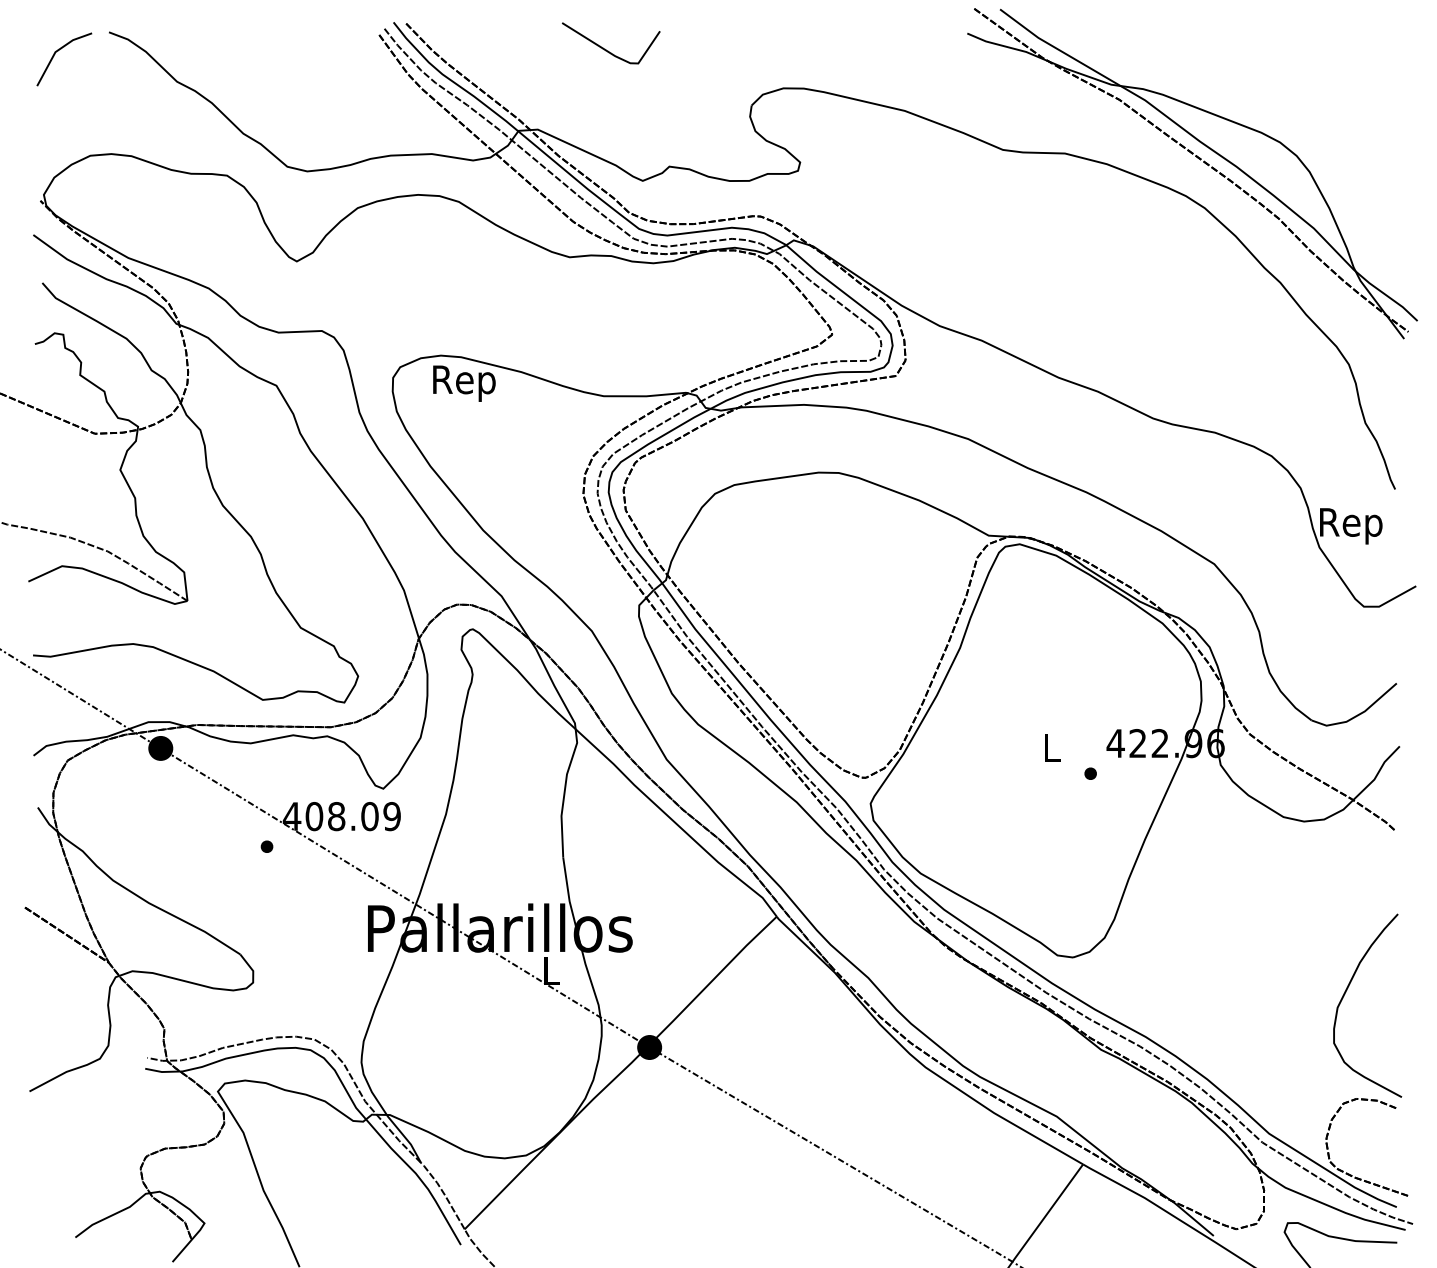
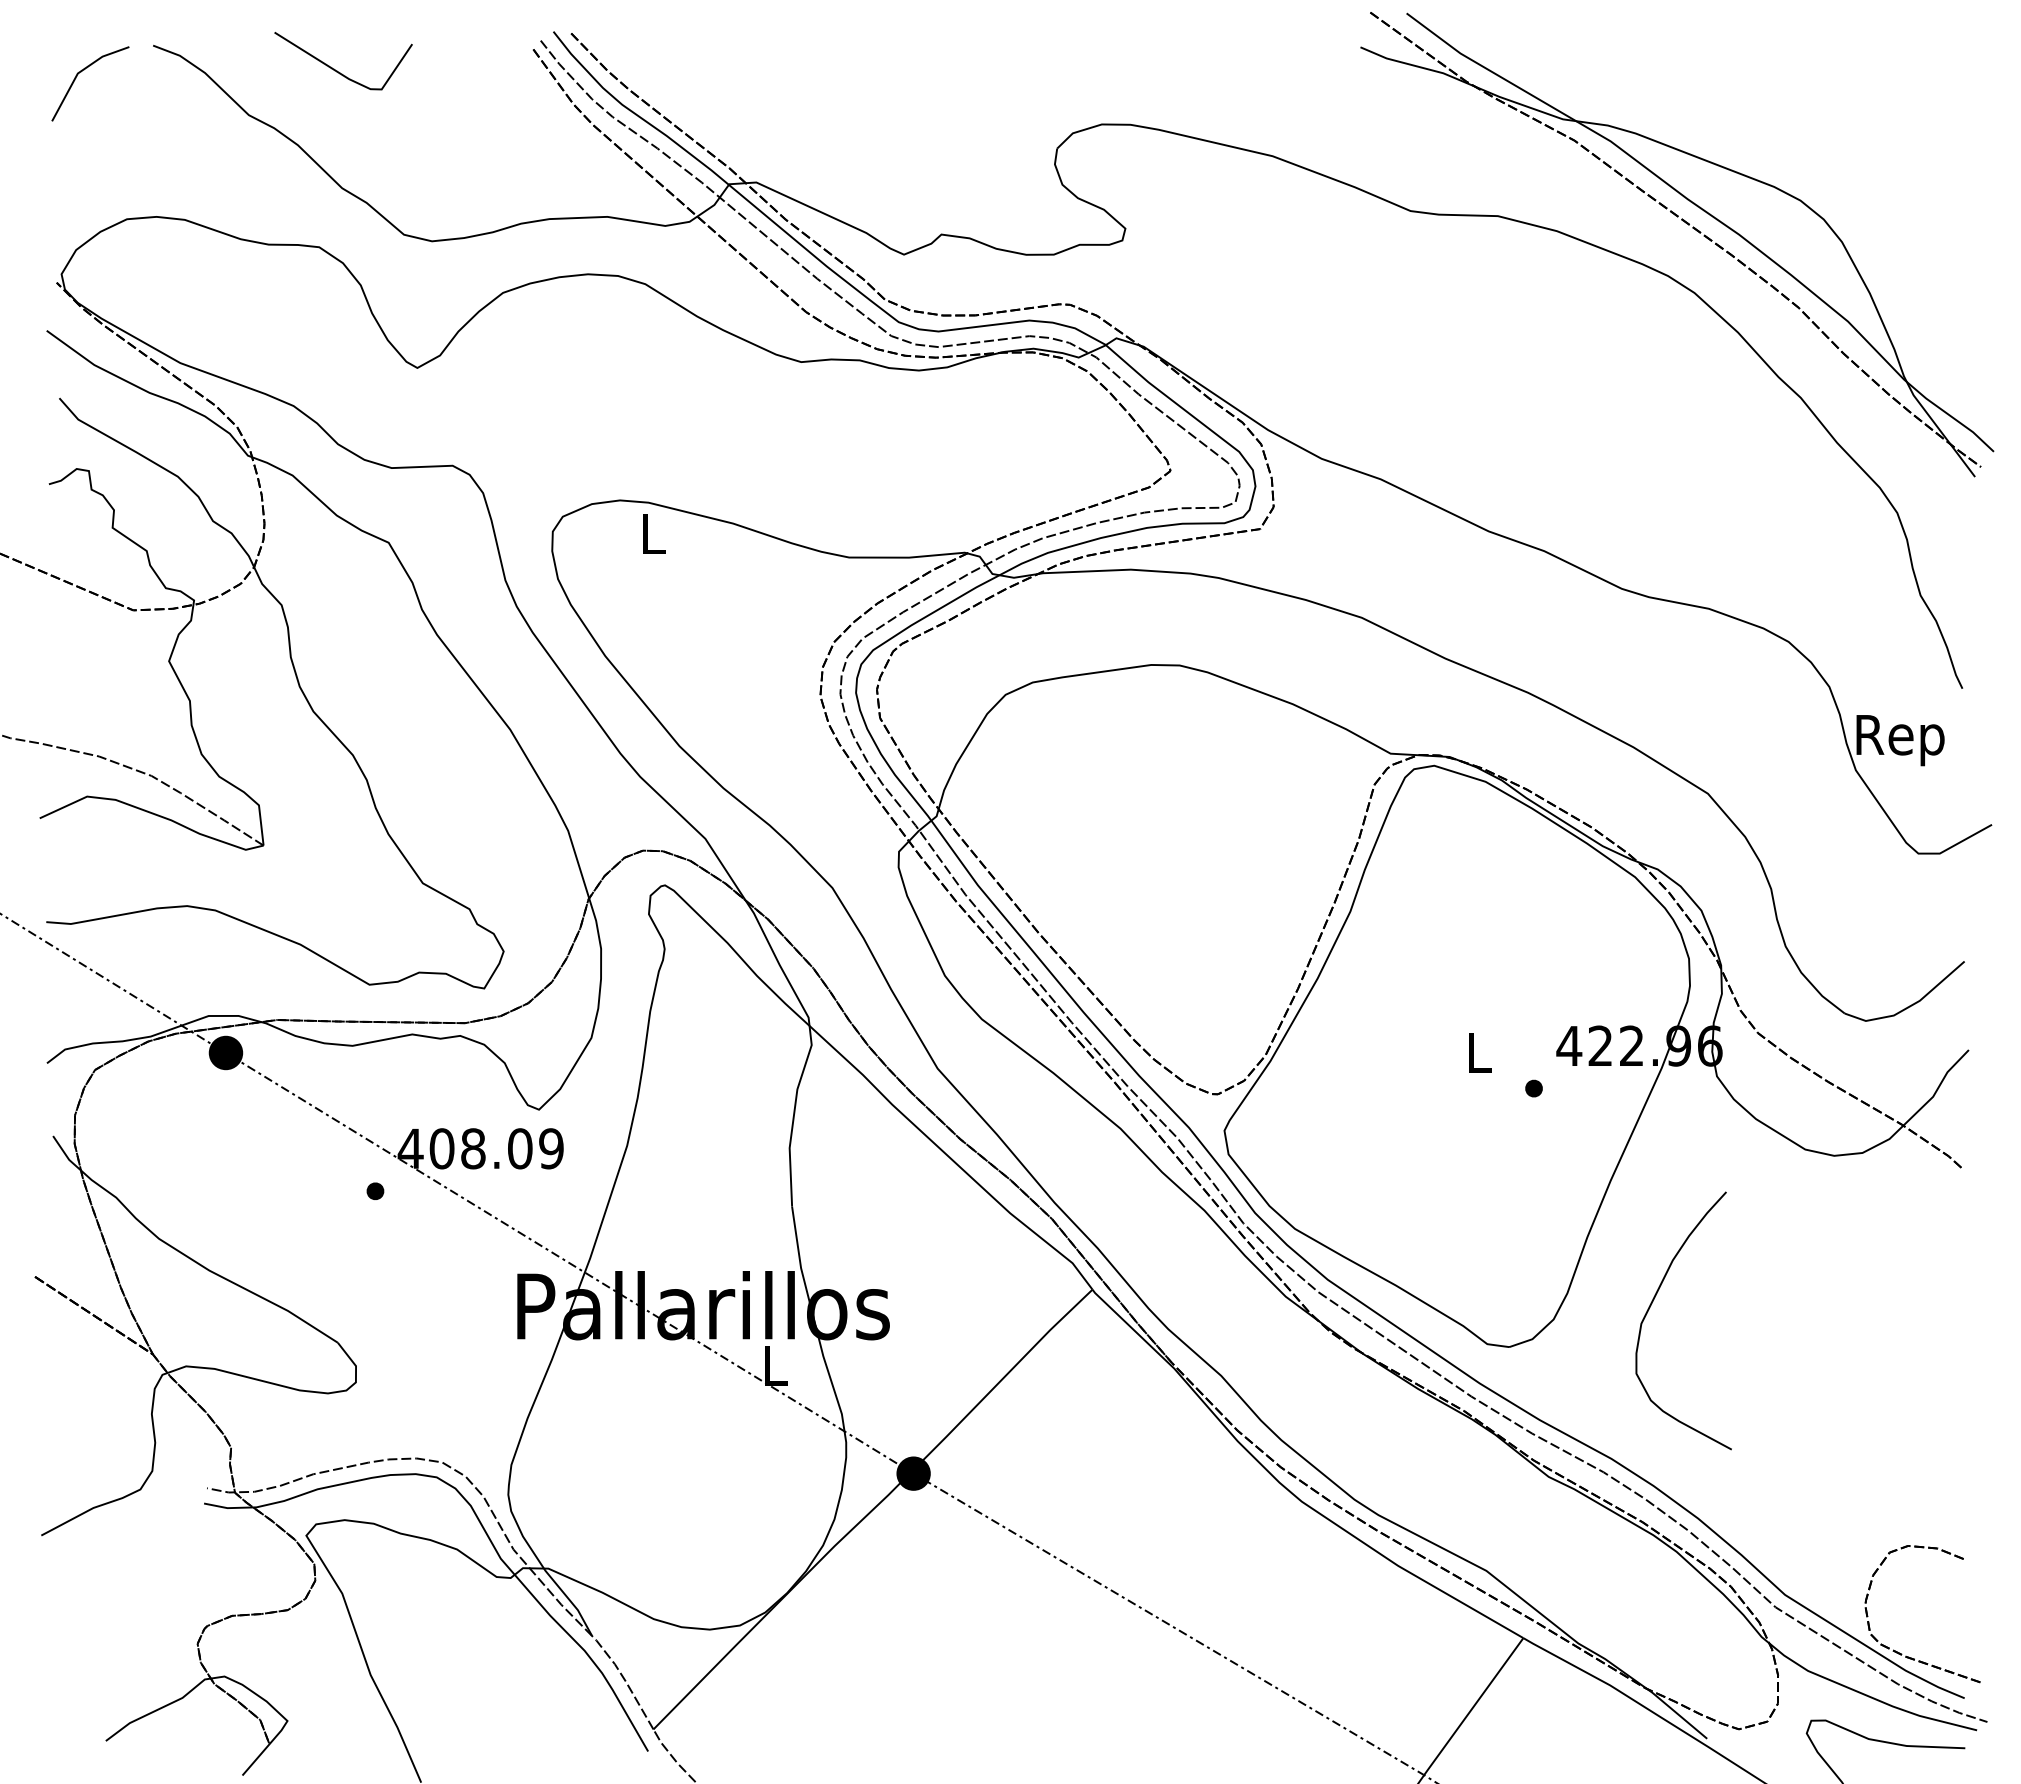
line: (606, 49) -> (337, 70), moved
text: (464, 383) -> (653, 539), Rep -> L
curve: (1344, 994) -> (1651, 1305), moved

